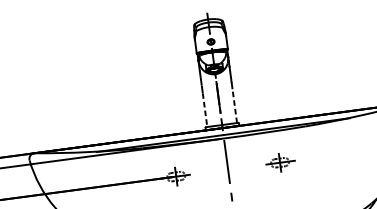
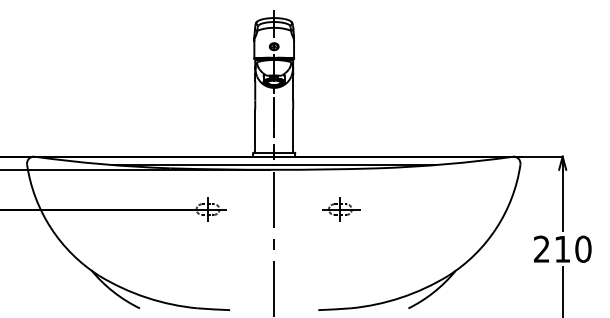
line: (234, 105) -> (293, 130), dashed -> solid
line: (205, 110) -> (255, 131), dashed -> solid

